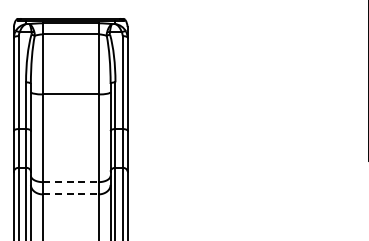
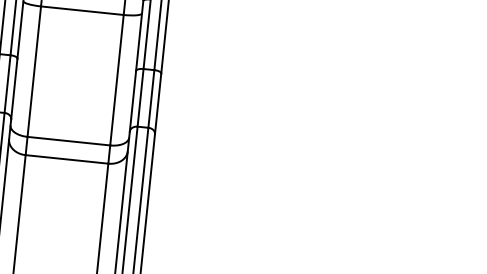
line: (70, 182) -> (68, 141), dashed -> solid
line: (70, 194) -> (66, 159), dashed -> solid

